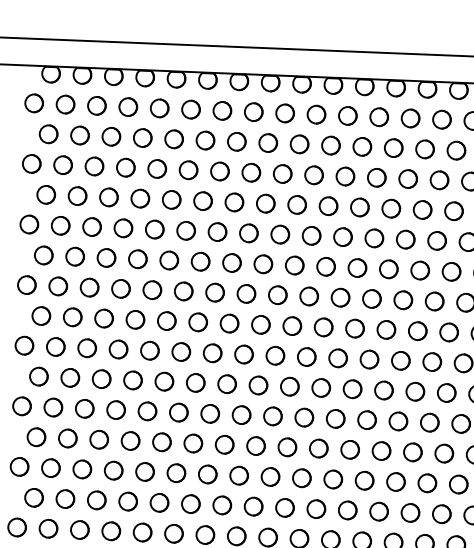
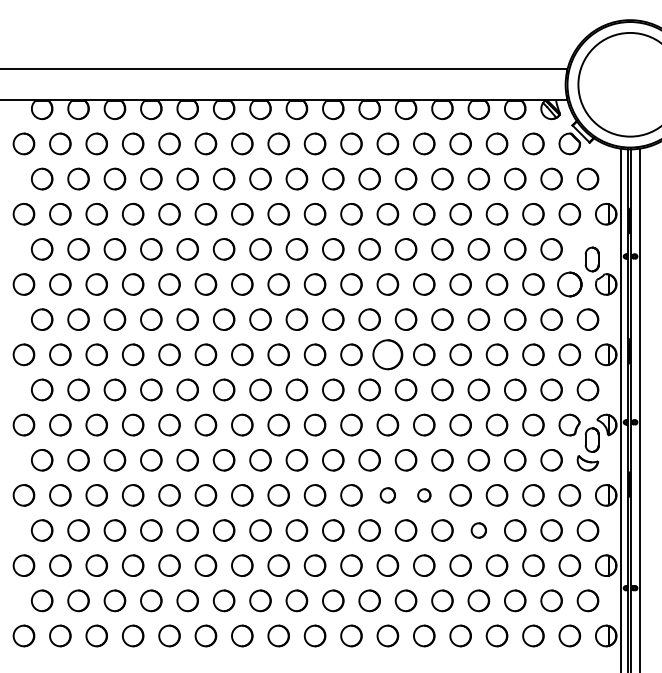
part: (340, 297) -> (387, 354), size x1.4
part: (335, 418) -> (387, 495), size x0.7
circle: (367, 420) -> (424, 495), size x0.6
part: (412, 452) -> (478, 530), size x0.7

